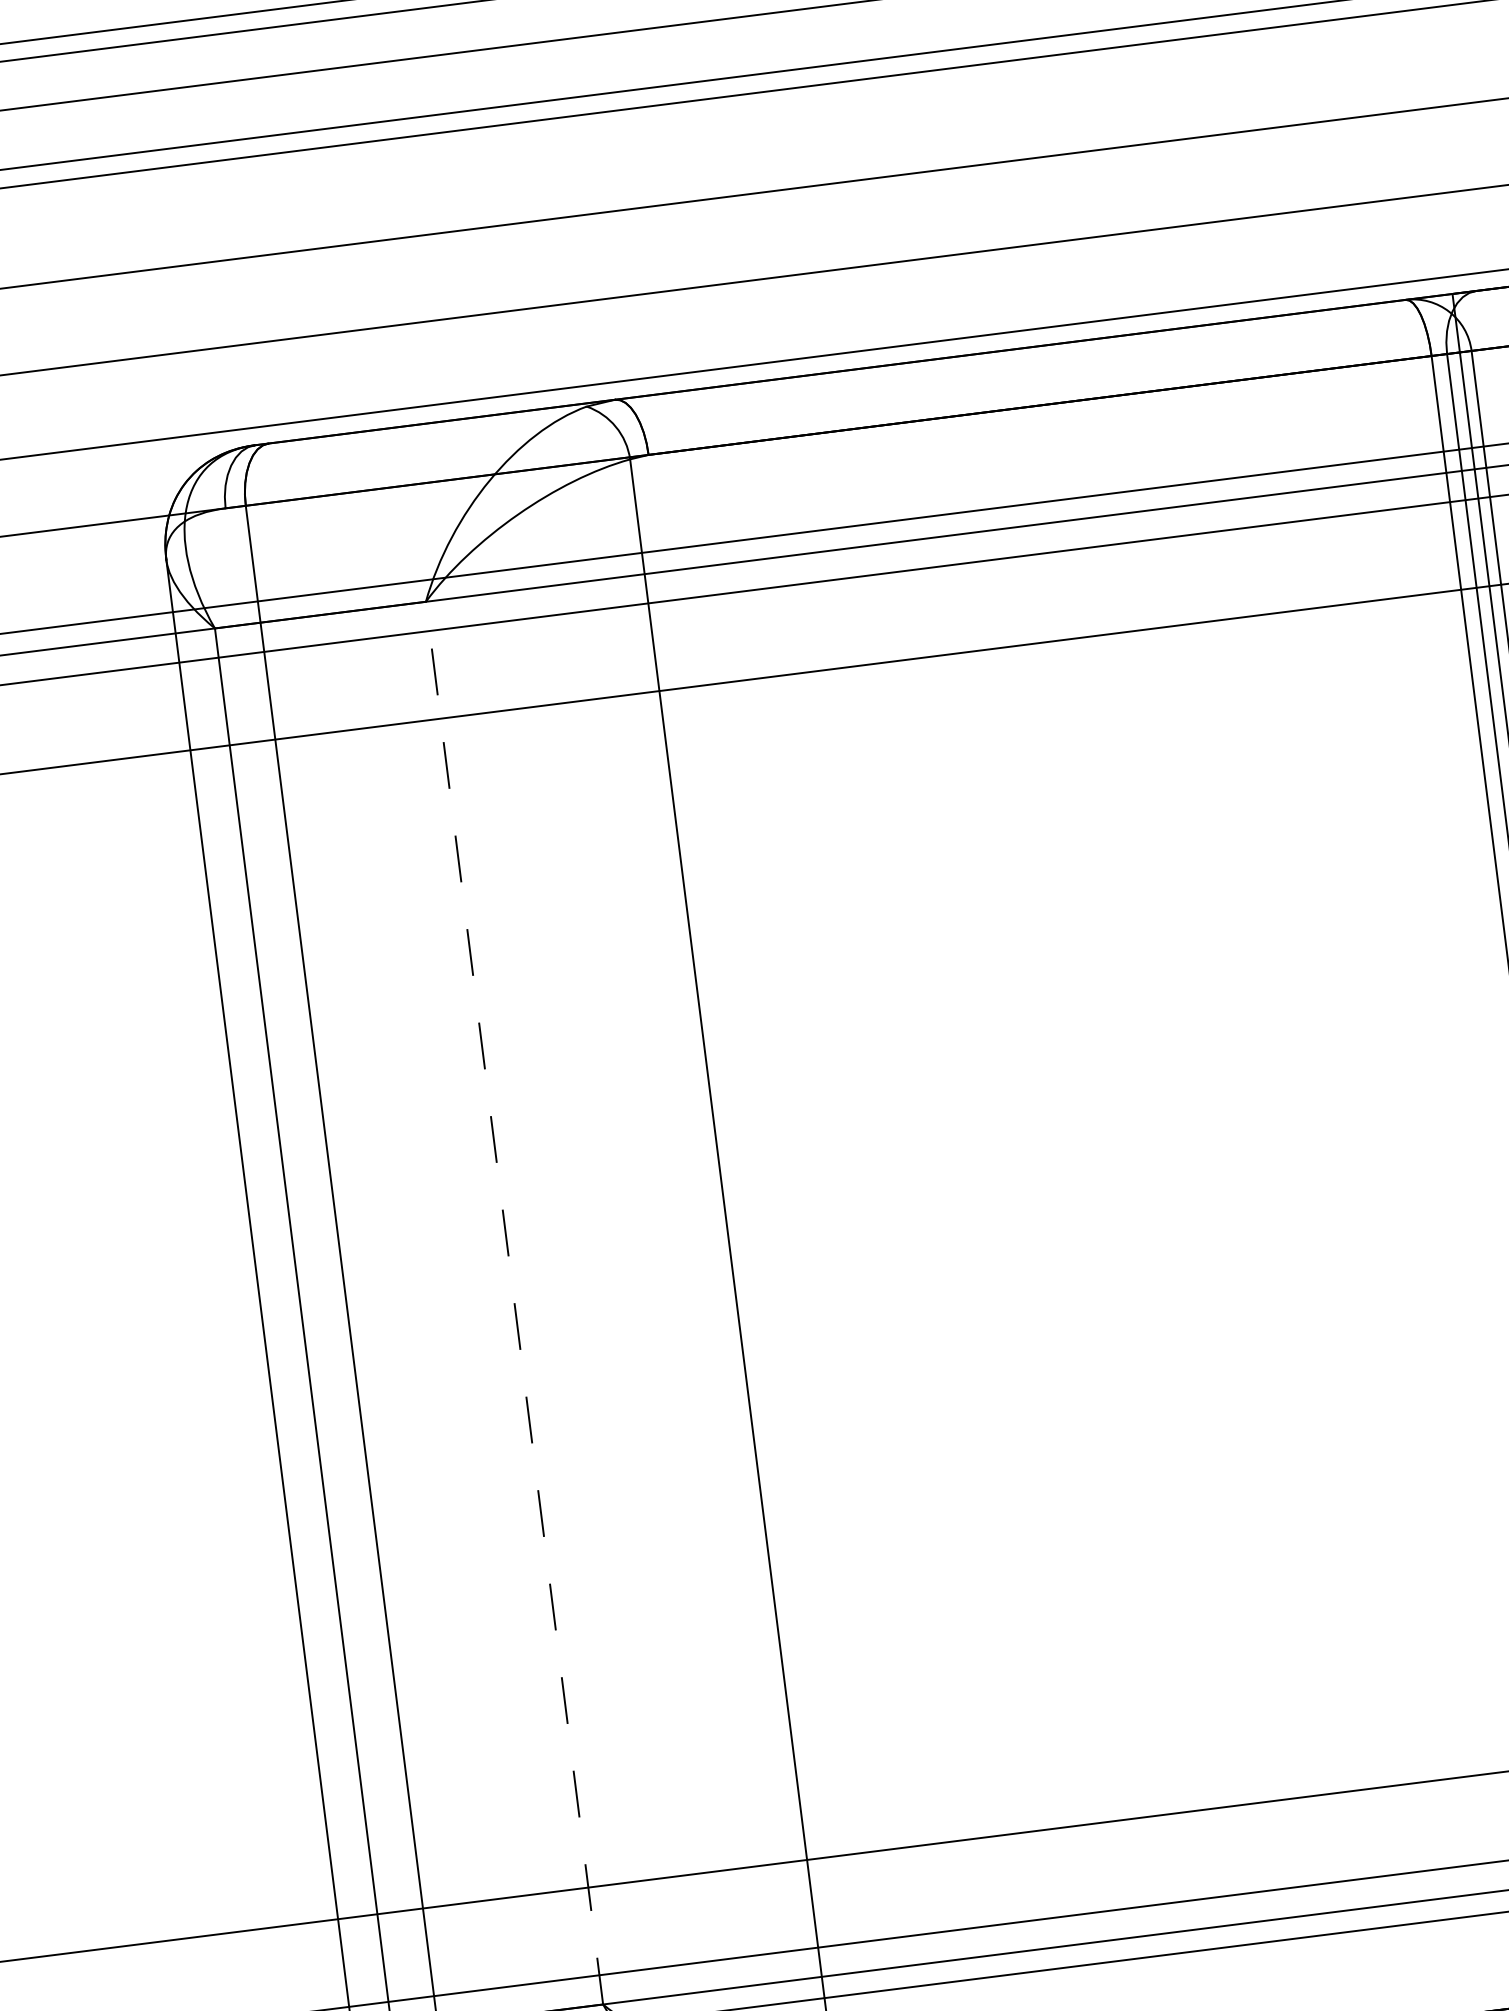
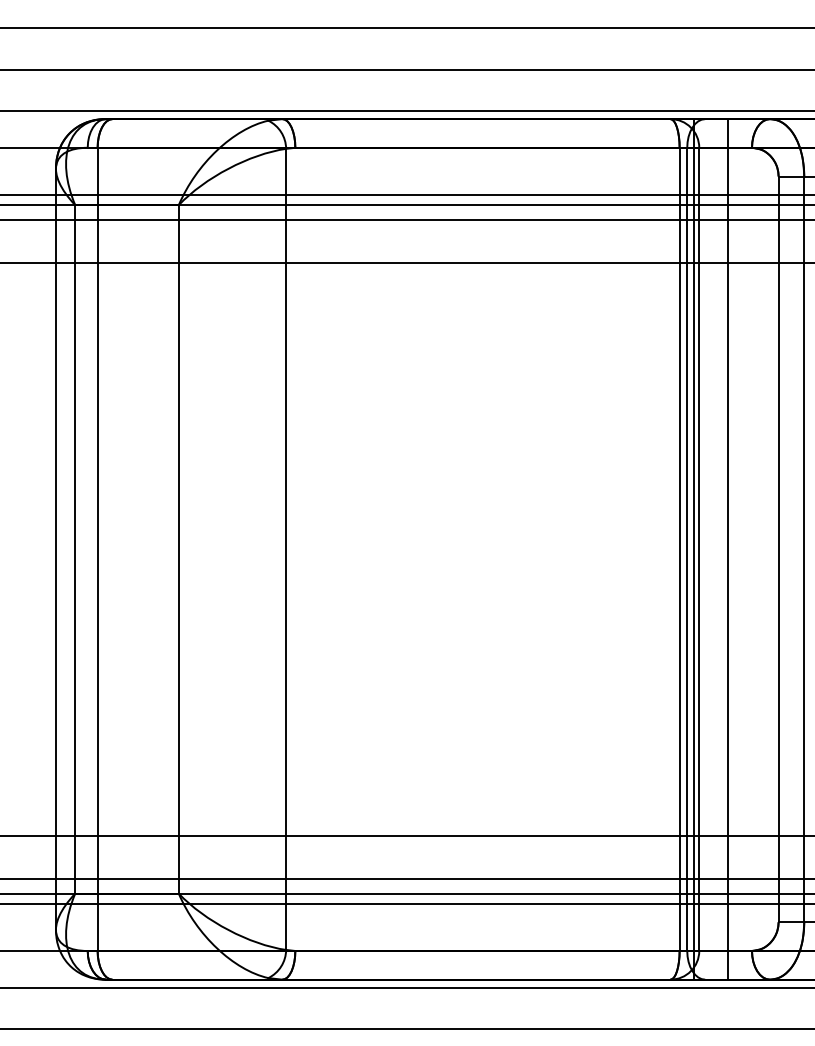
line: (513, 1301) -> (178, 548), dashed -> solid

